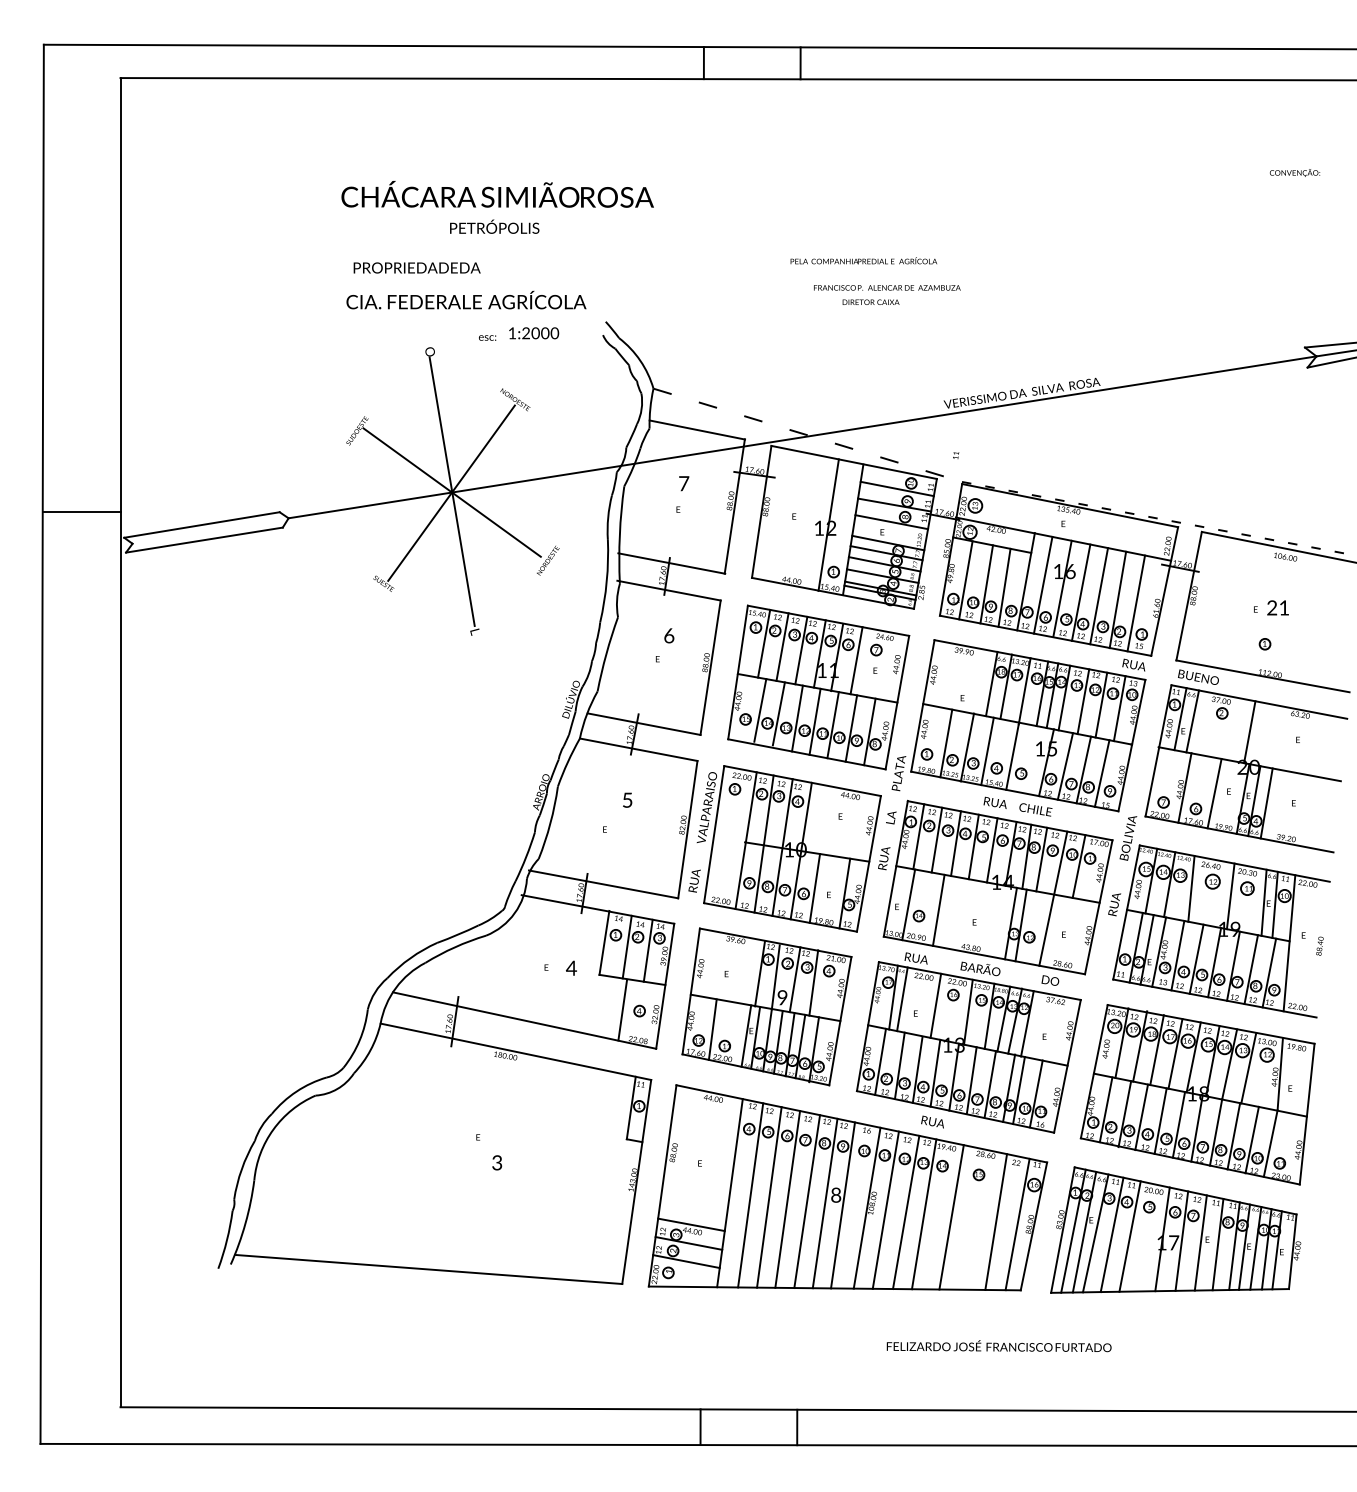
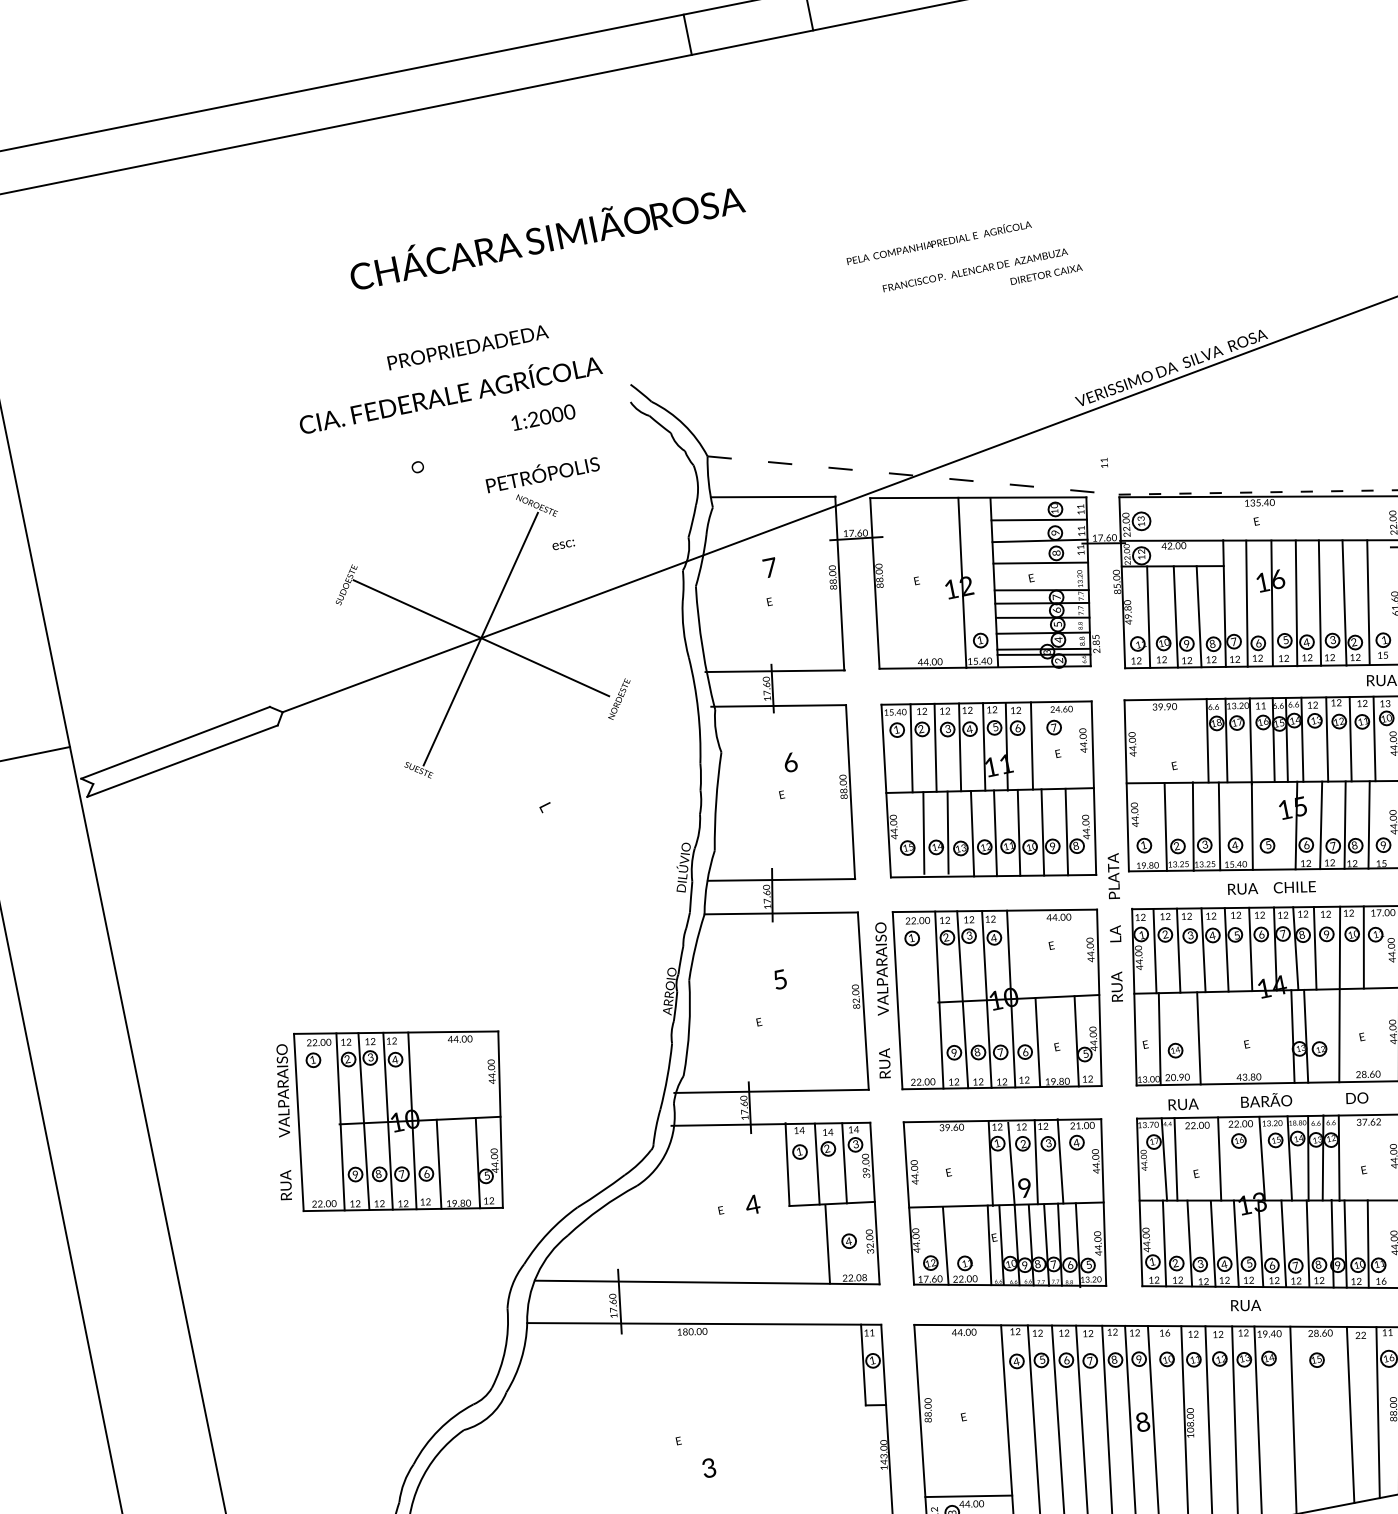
text: (497, 194) -> (546, 235), moved
text: (494, 226) -> (542, 472), moved
text: (416, 267) -> (467, 346), moved
text: (870, 301) -> (1045, 273), moved
text: (487, 337) -> (563, 544), moved
line: (451, 491) -> (480, 637), removed
part: (307, 848) -> (390, 1121), added

